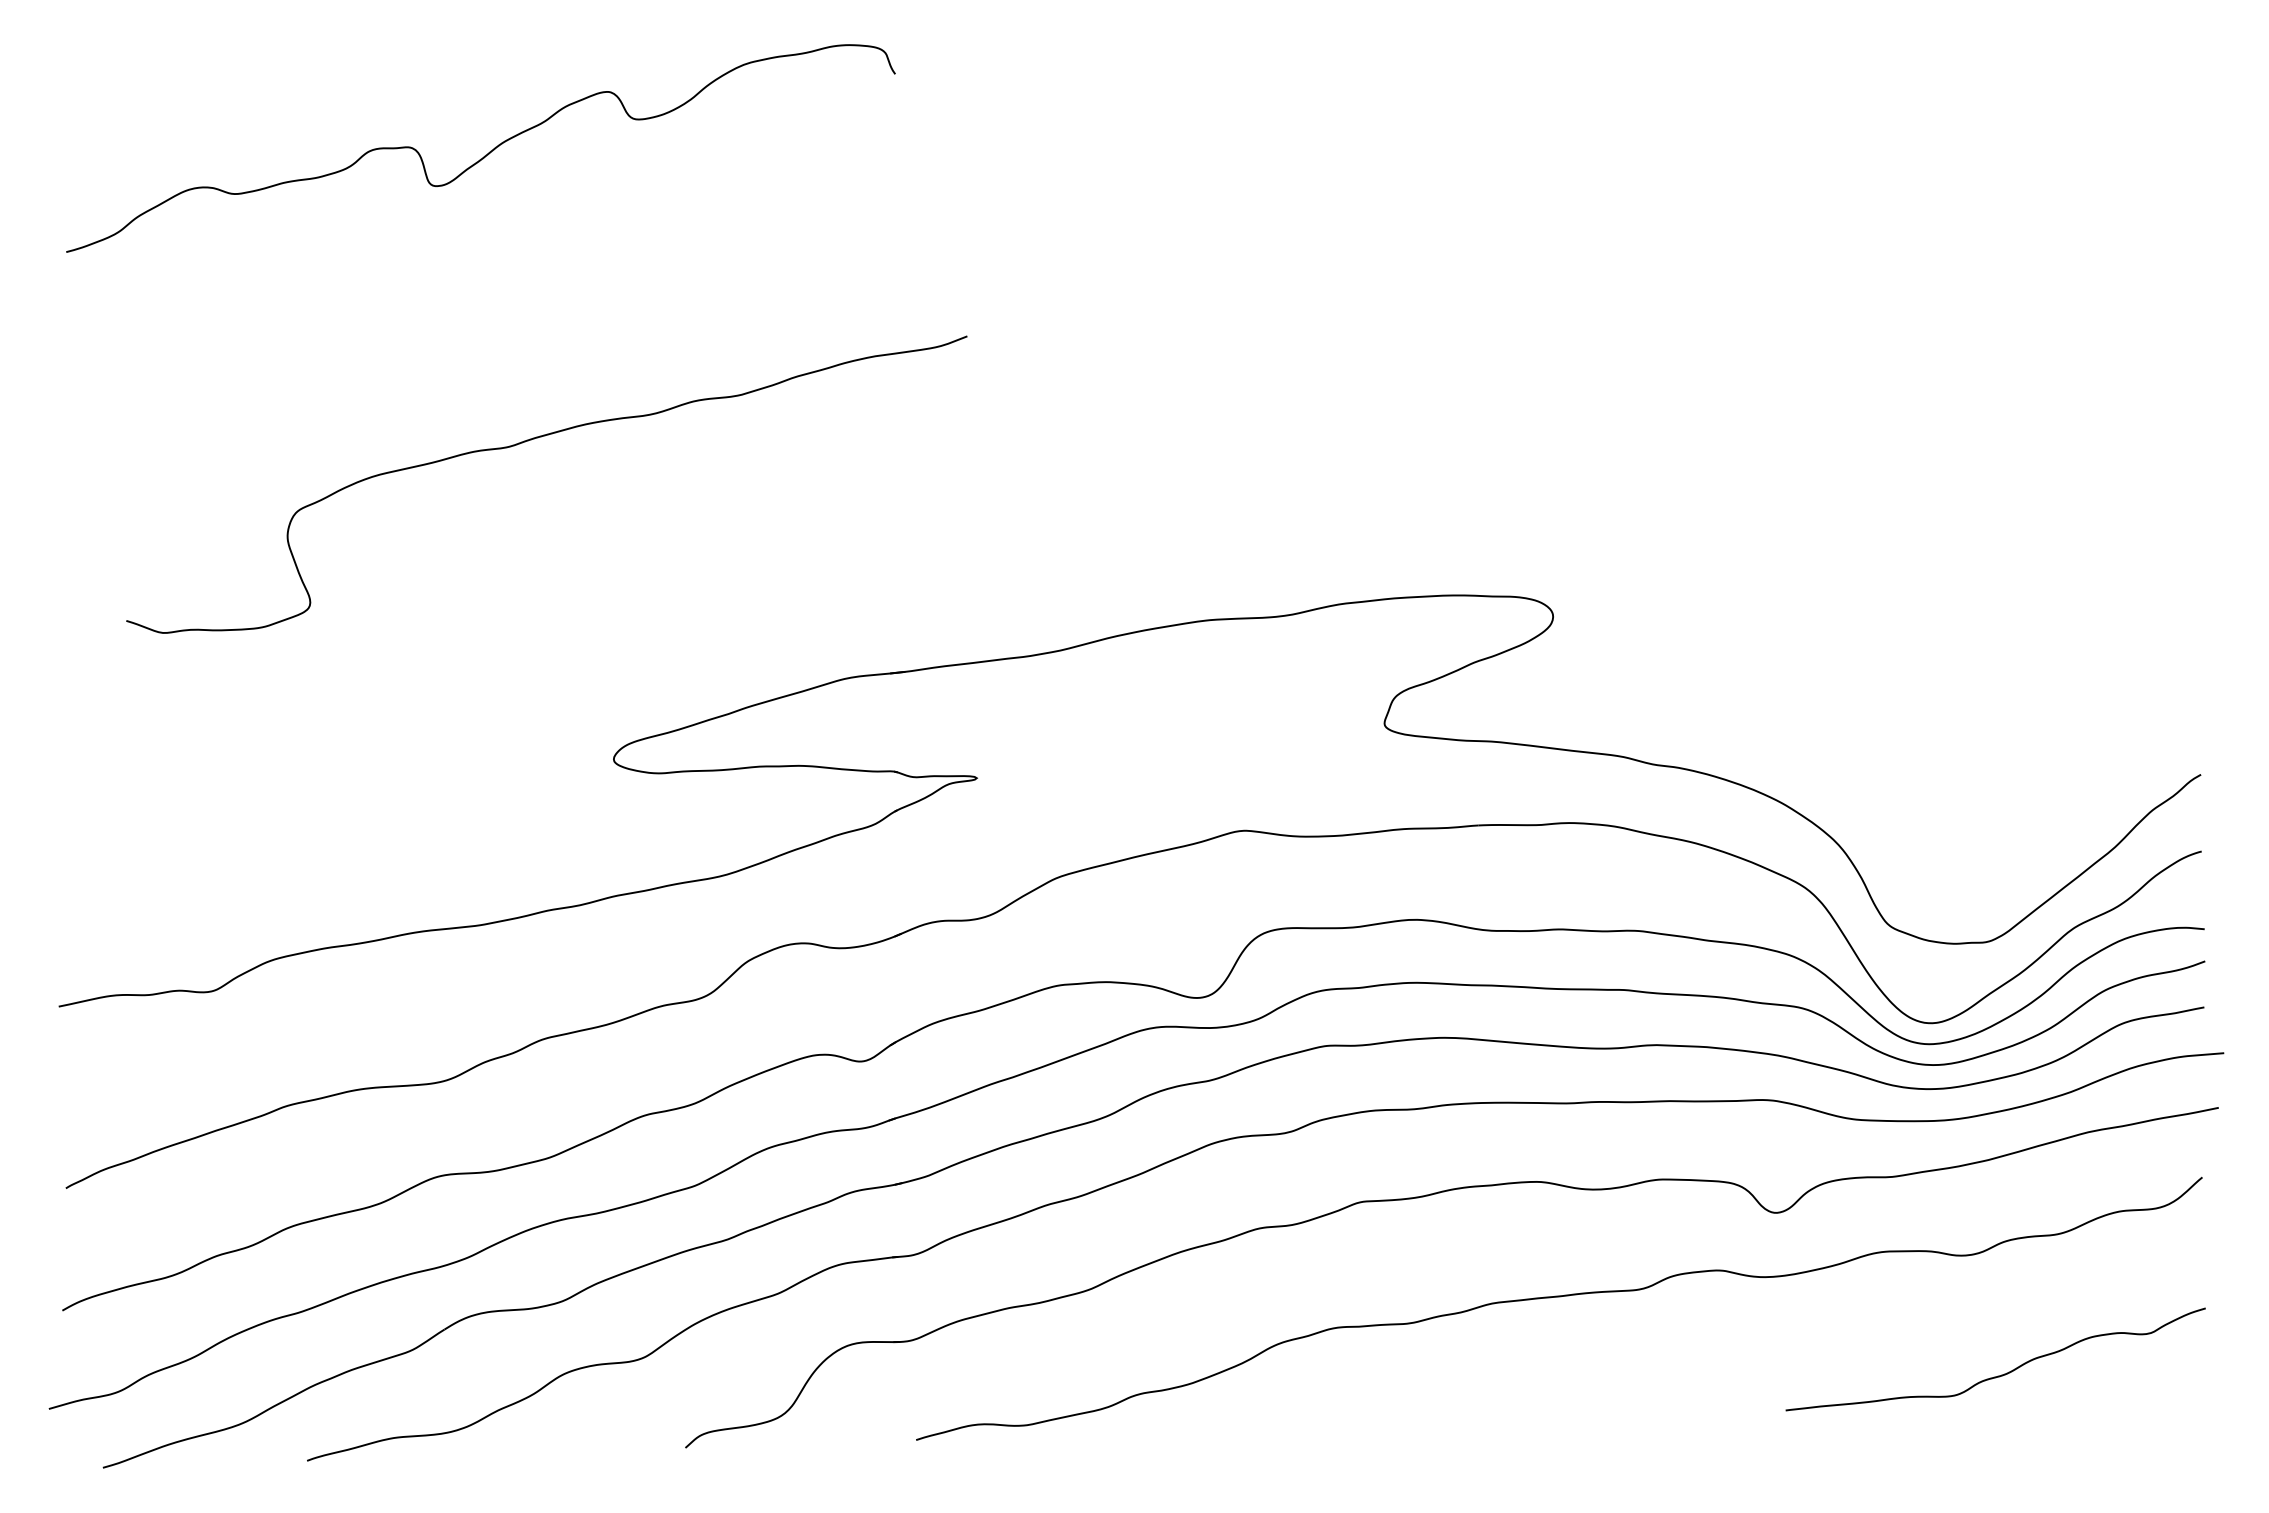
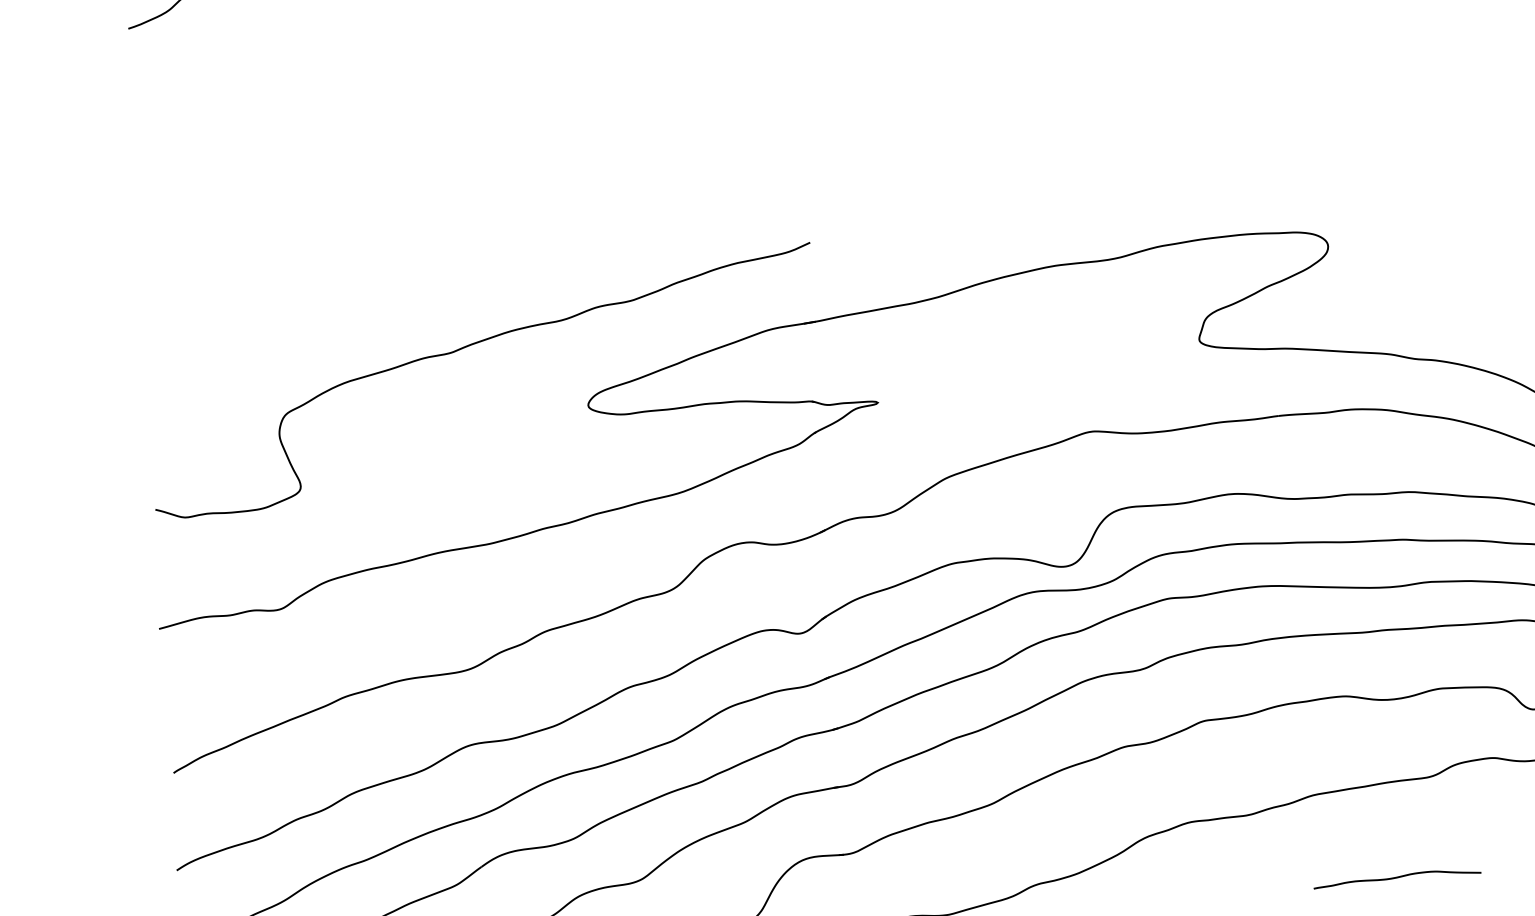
curve: (531, 440) -> (468, 346), moved
curve: (1591, 1413) -> (1397, 877), added

